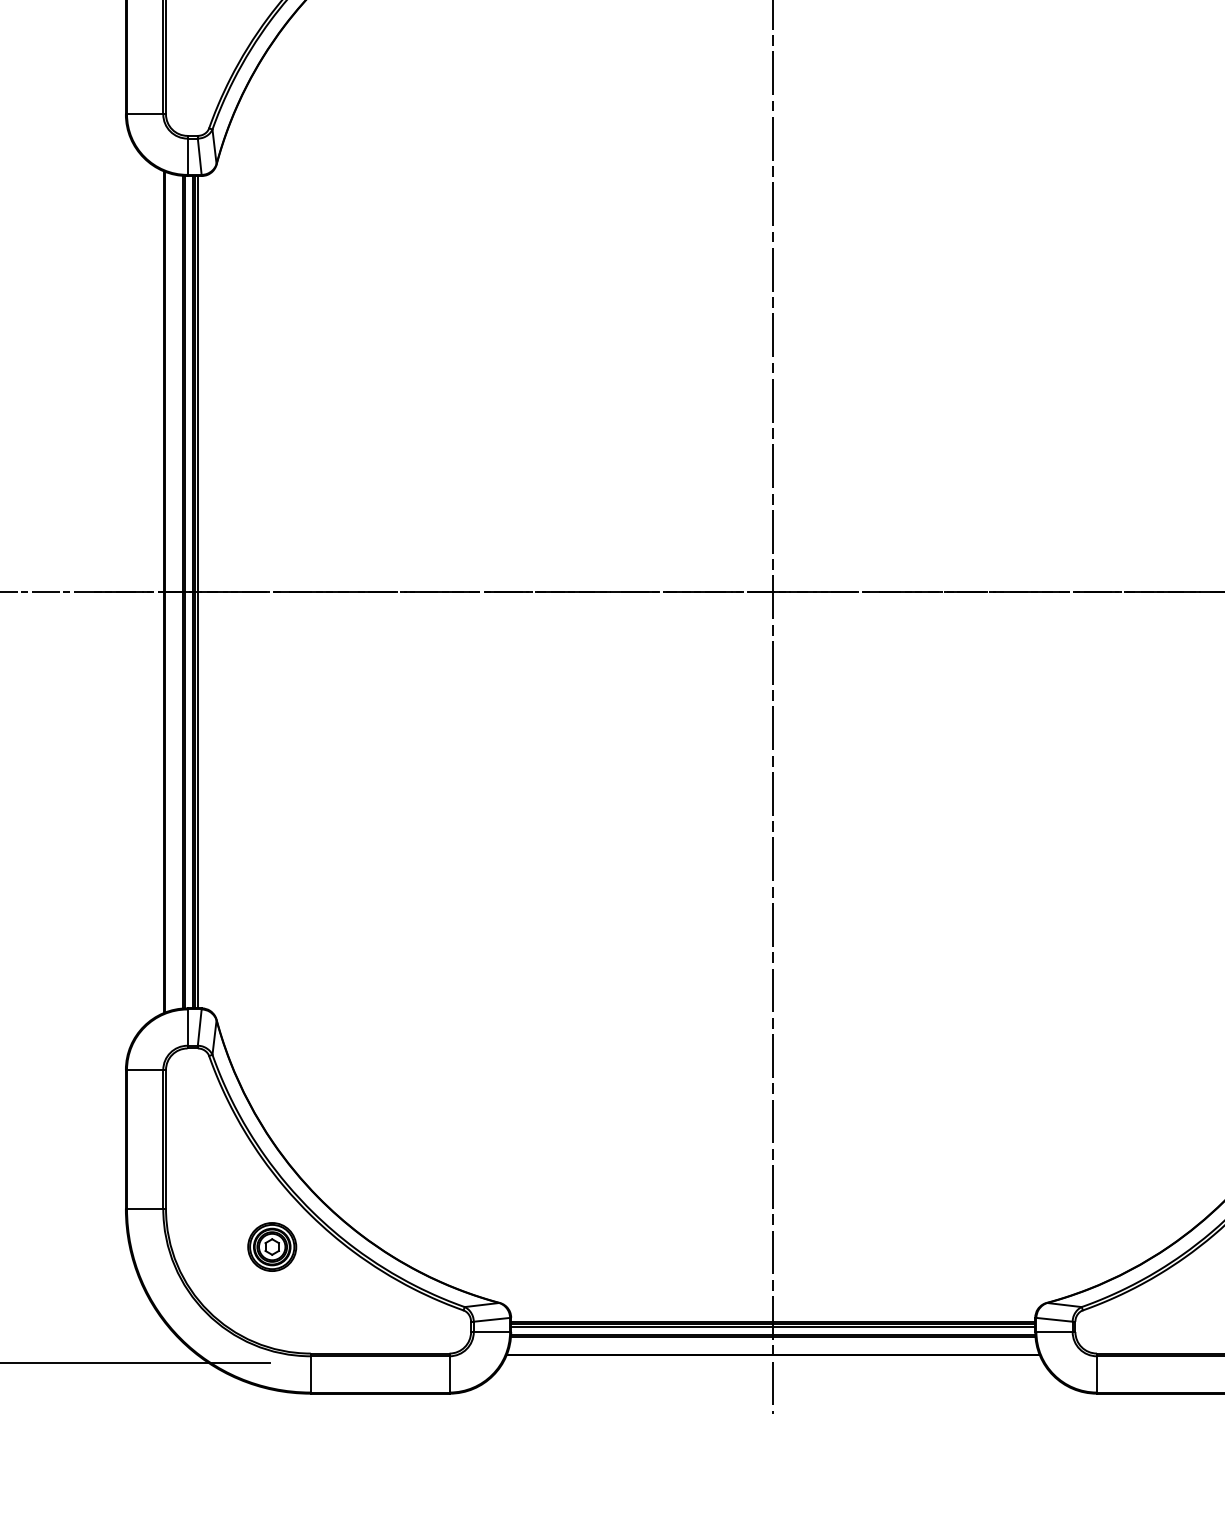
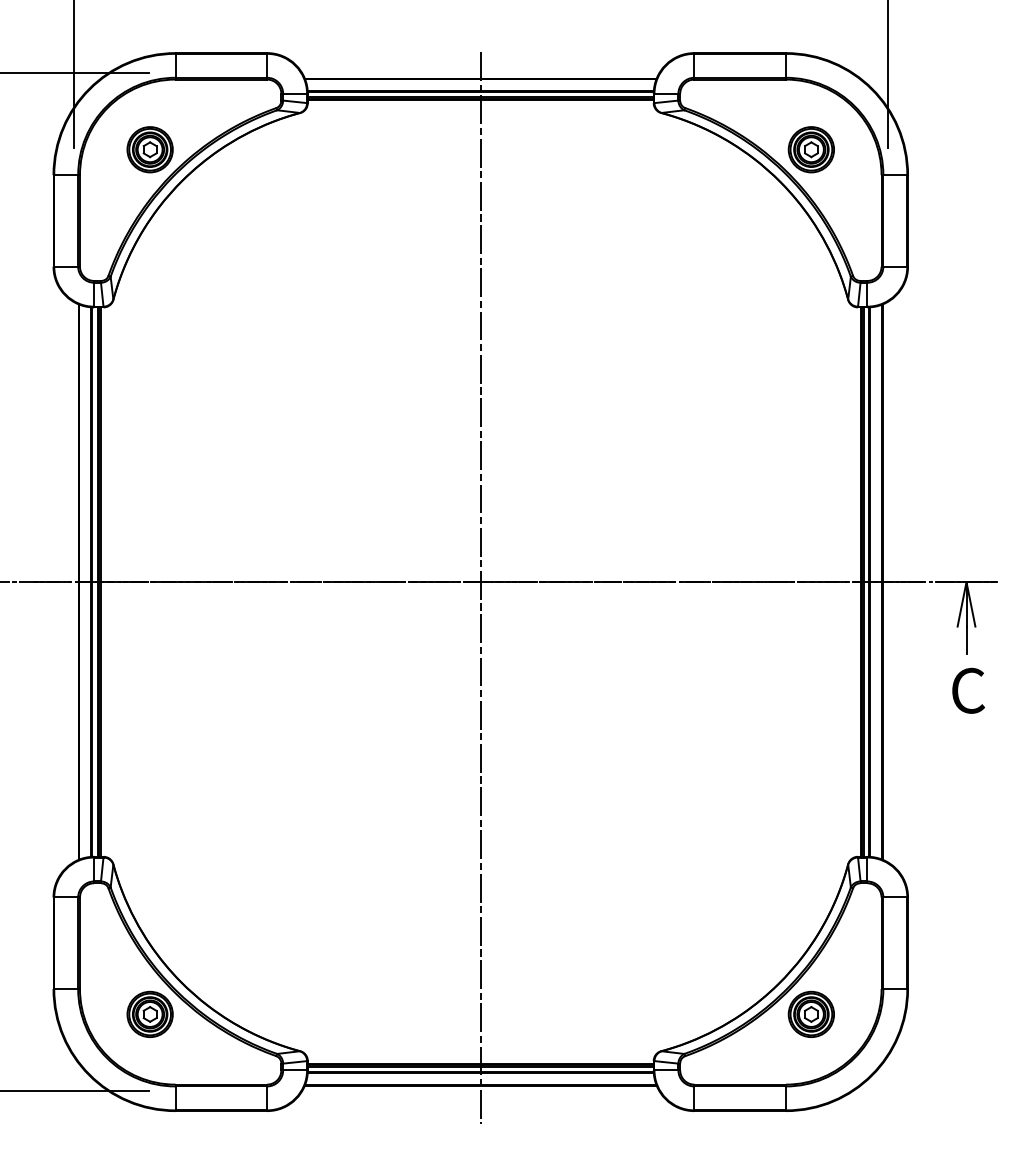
part: (271, 1245) -> (149, 1013), size x1.43

